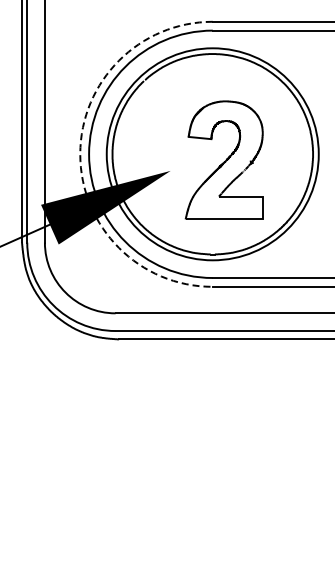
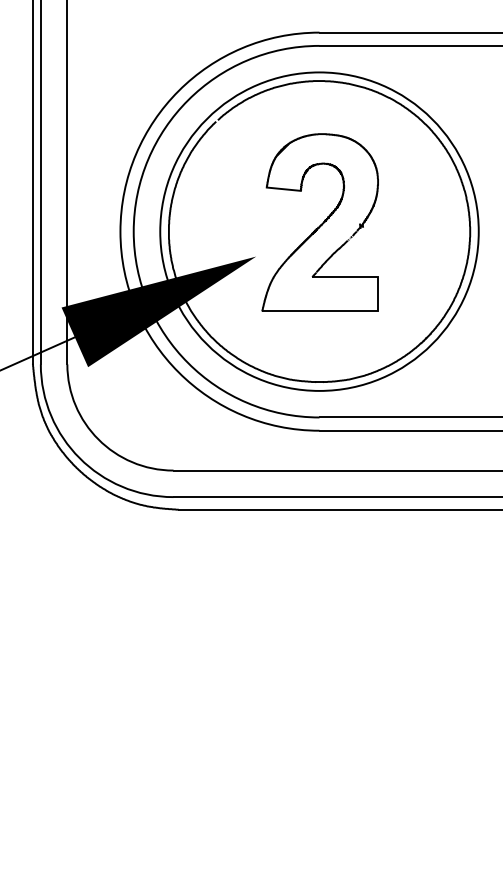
arc: (80, 154) -> (120, 231), dashed -> solid
part: (223, 159) -> (319, 221), moved

